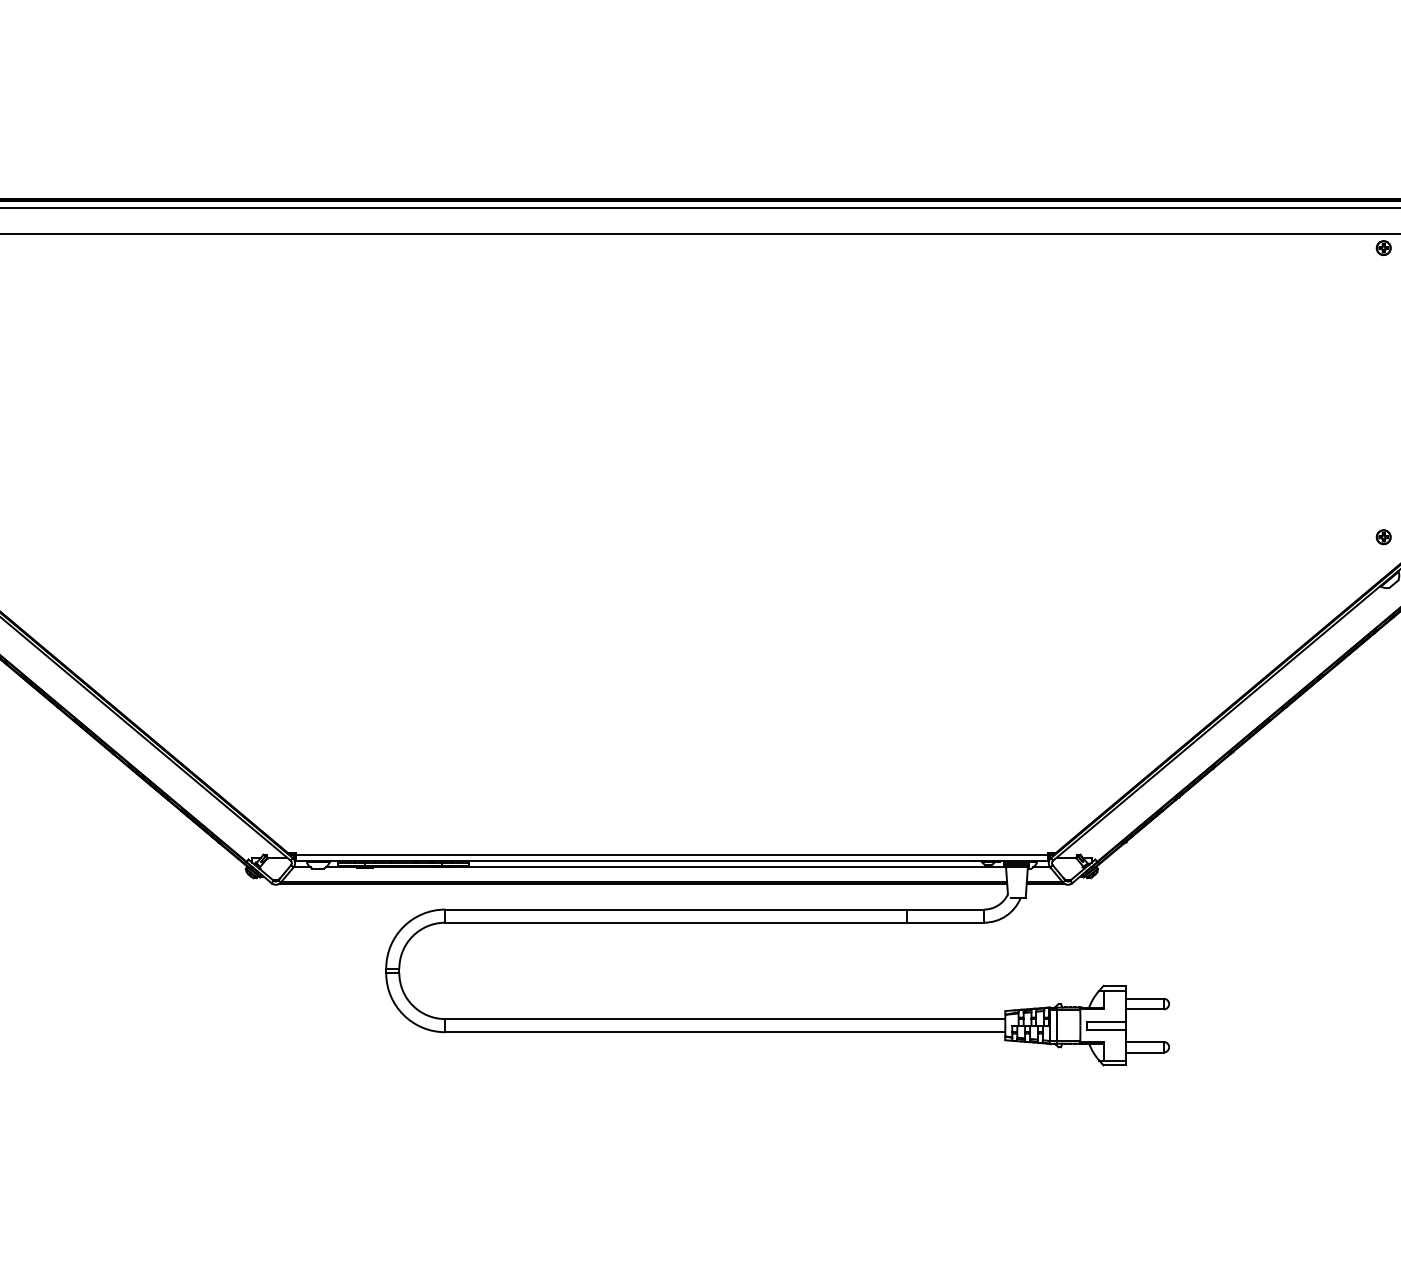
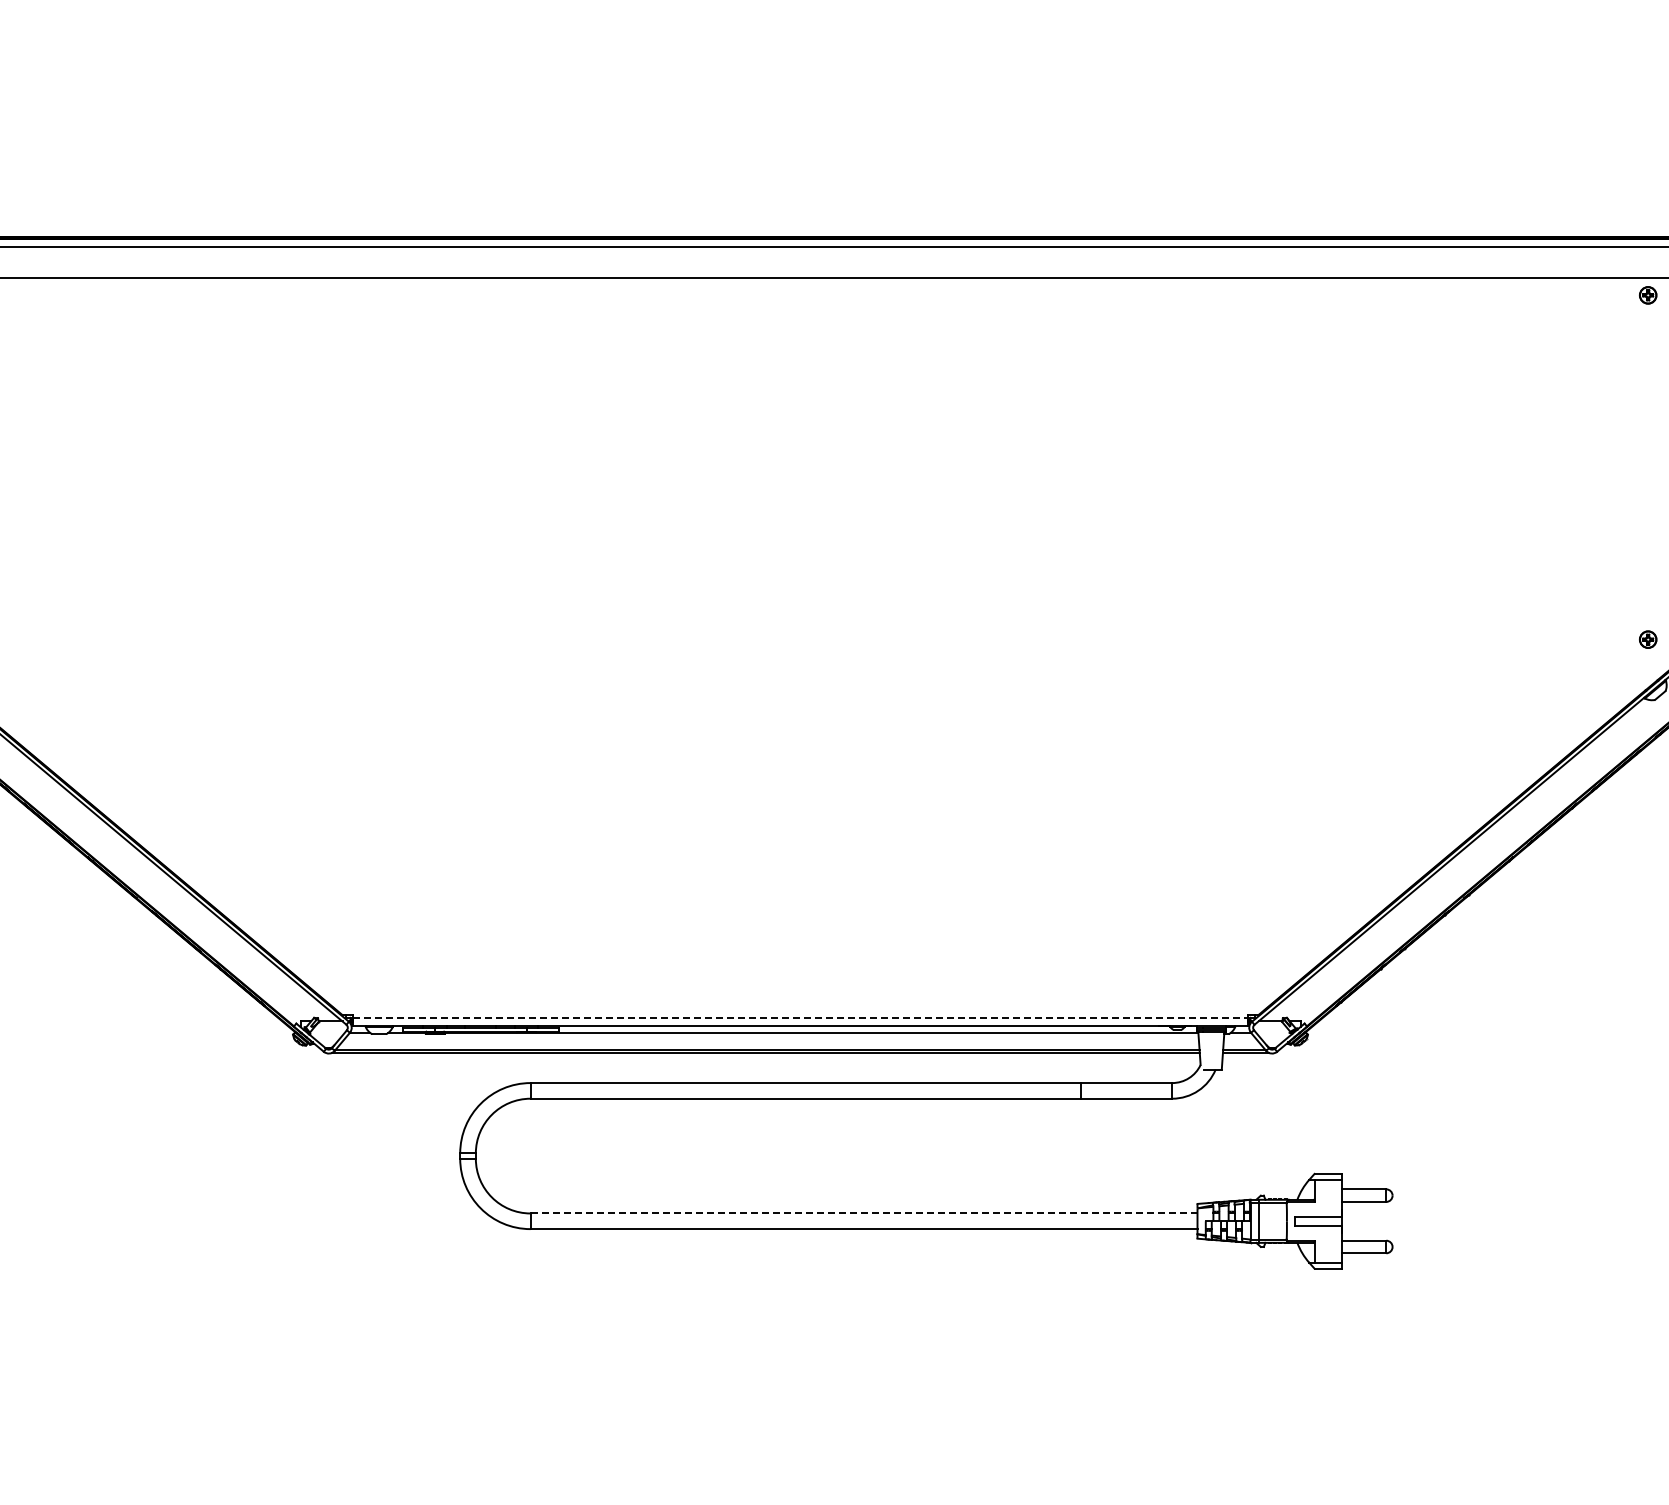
line: (672, 854) -> (801, 1017), solid -> dashed
line: (724, 1019) -> (863, 1213), solid -> dashed

